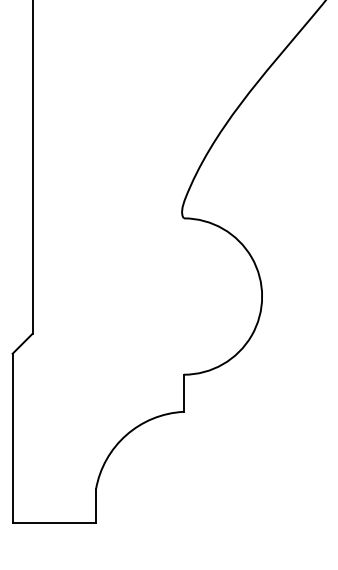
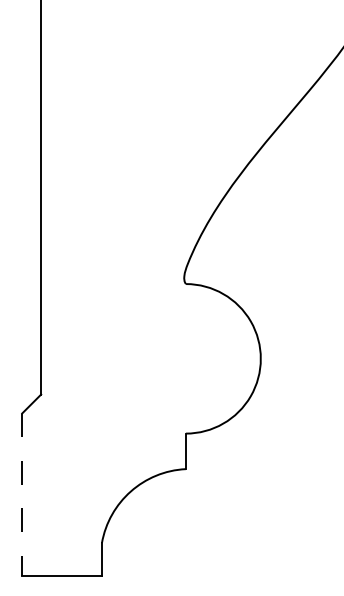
line: (13, 439) -> (22, 495), solid -> dashed

